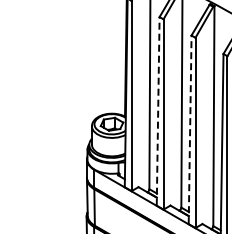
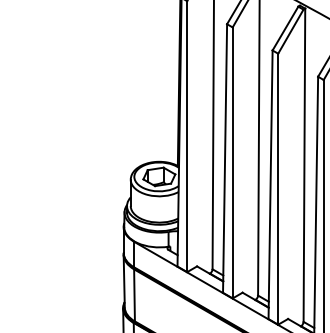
line: (158, 110) -> (225, 157), dashed -> solid
line: (190, 129) -> (271, 184), dashed -> solid

